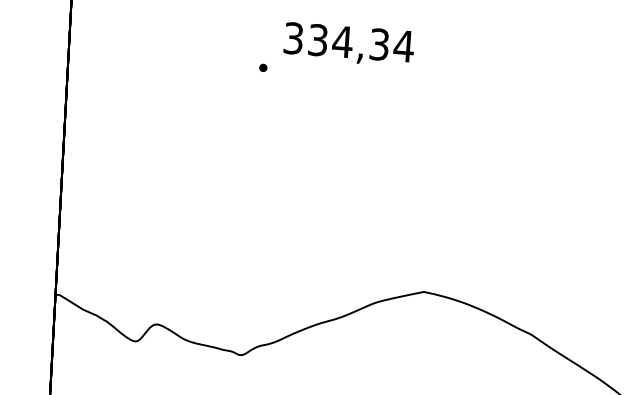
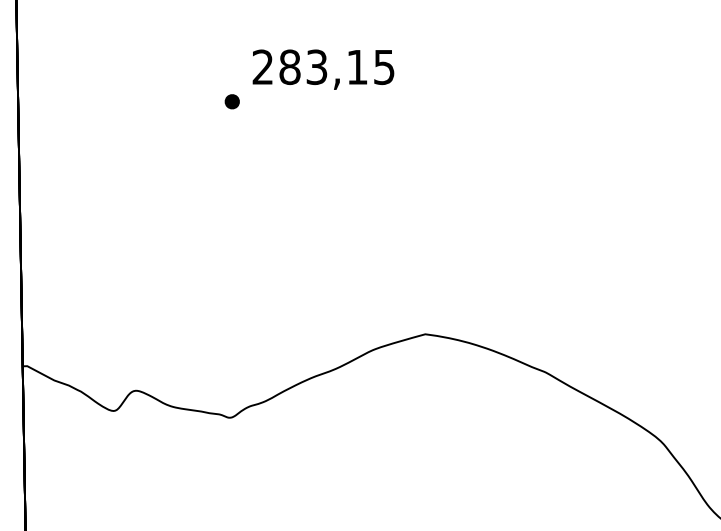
text: (348, 42) -> (323, 67), 334,34 -> 283,15
part: (262, 67) -> (231, 101), size x1.67

